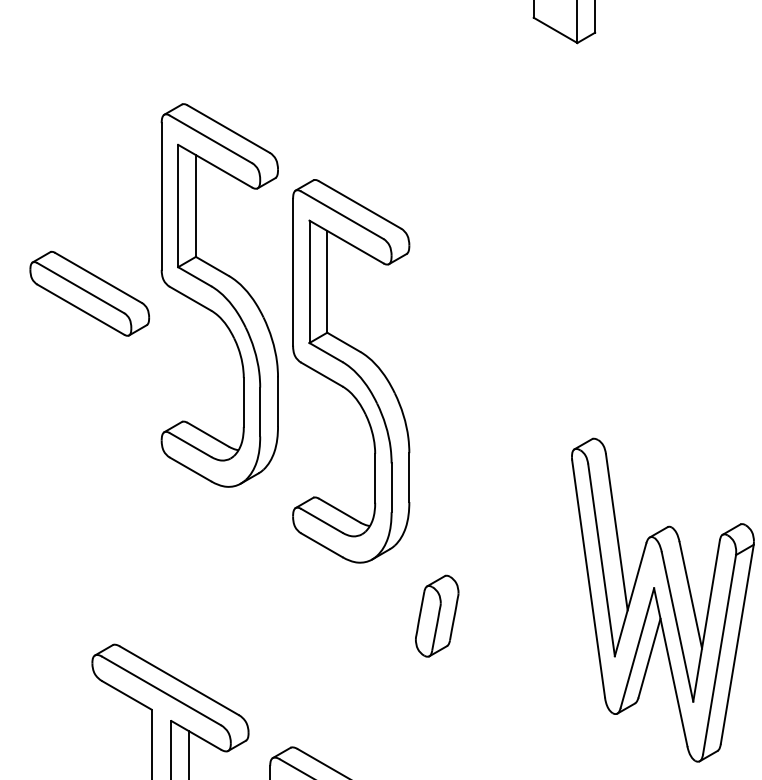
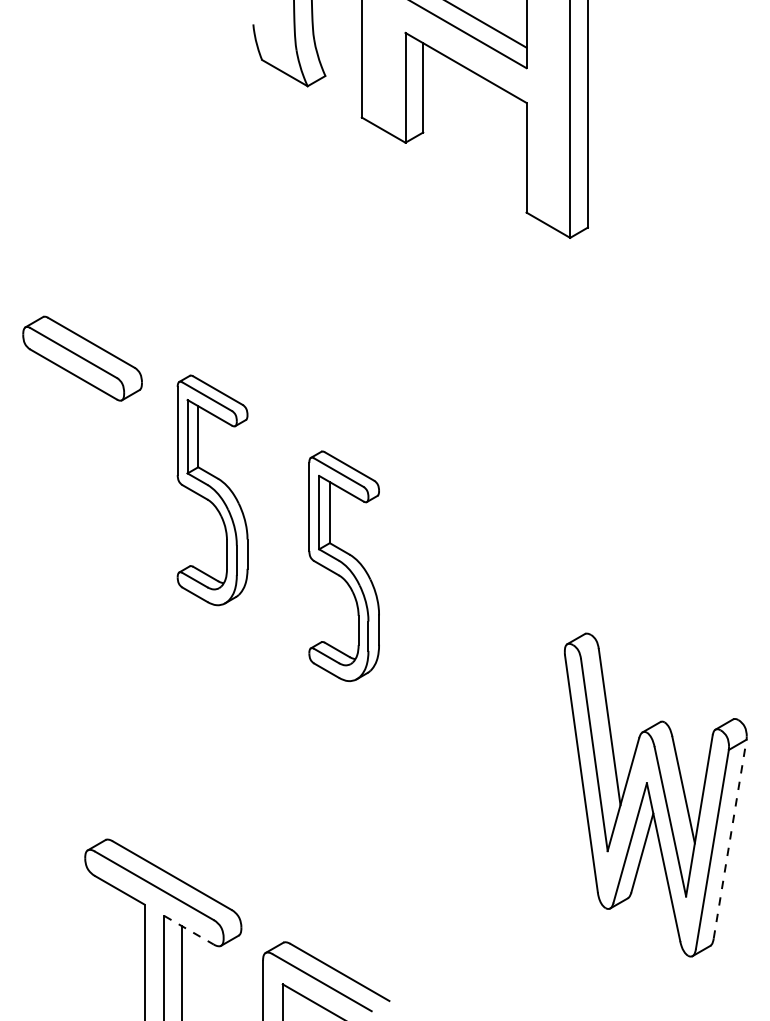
part: (89, 293) -> (82, 358), moved
part: (219, 295) -> (212, 490), size x0.6
part: (351, 371) -> (344, 566), size x0.6
part: (436, 615) -> (429, 810), removed
line: (737, 644) -> (730, 839), solid -> dashed
line: (196, 735) -> (189, 930), solid -> dashed

